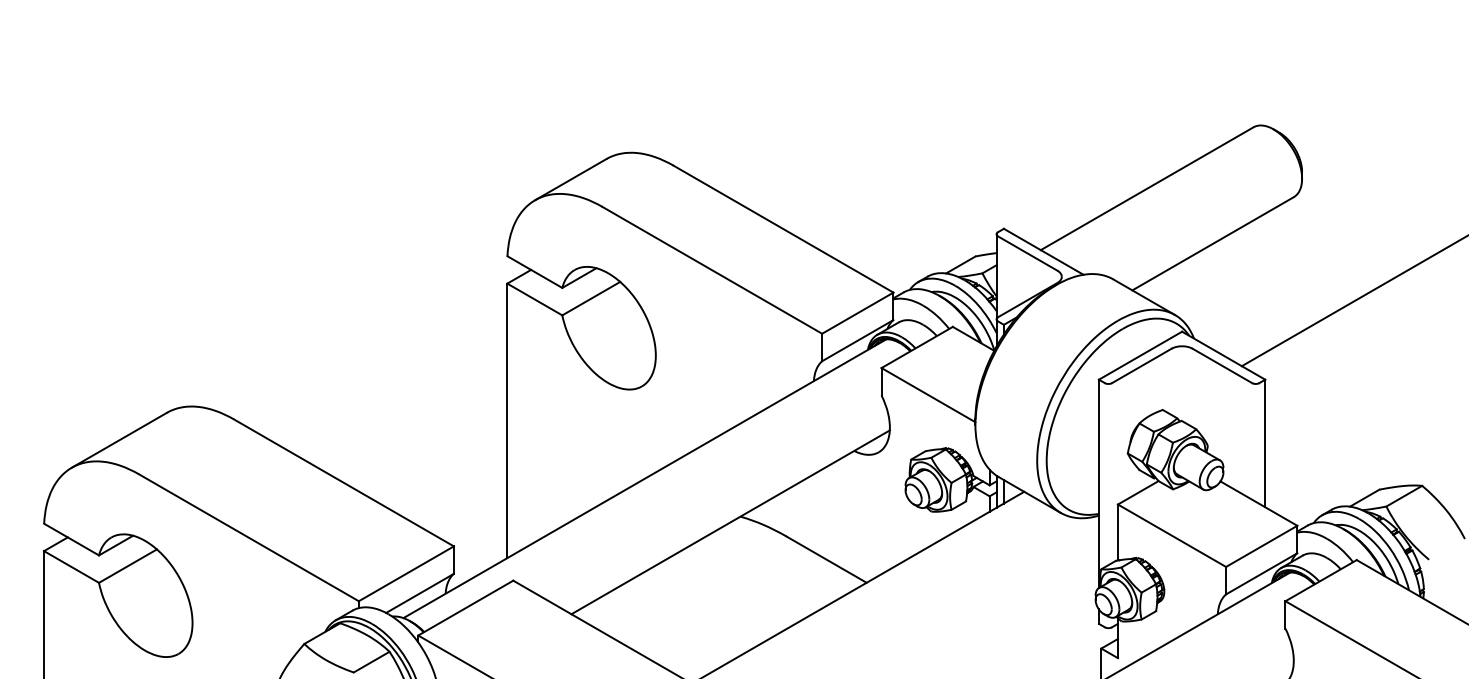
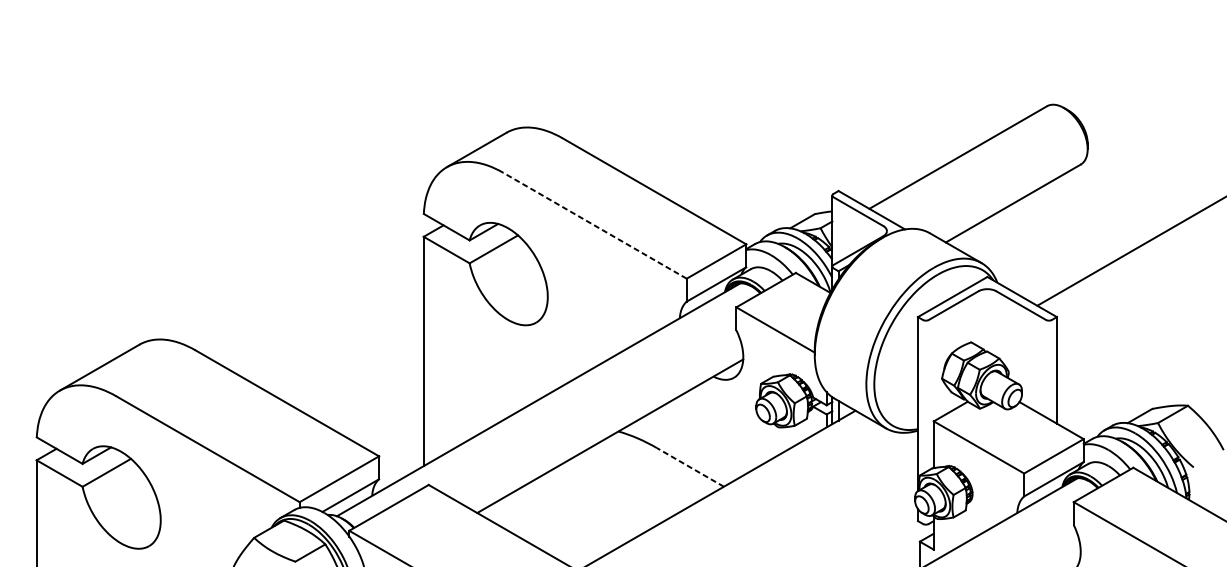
line: (712, 270) -> (595, 225), solid -> dashed
line: (826, 559) -> (690, 467), solid -> dashed

